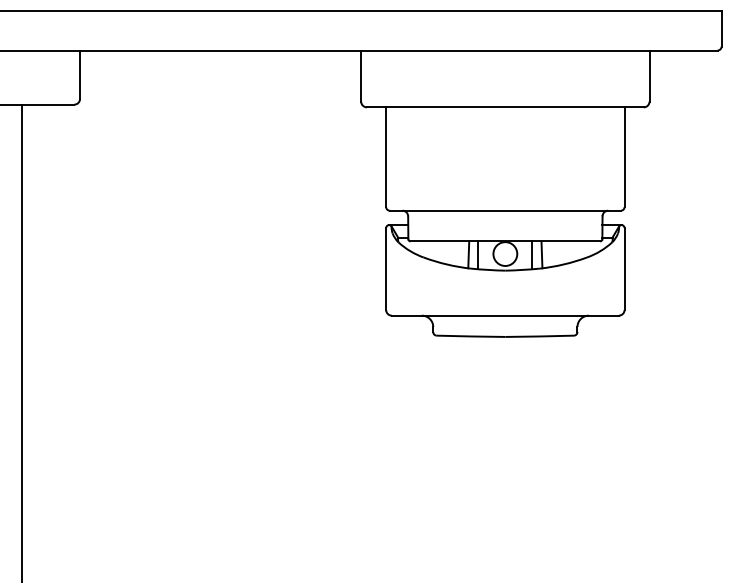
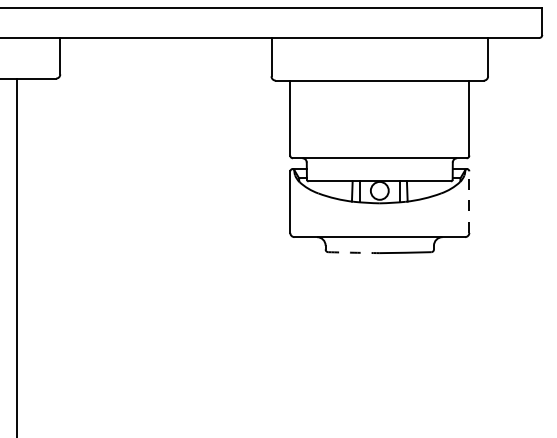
line: (624, 269) -> (469, 202), solid -> dashed
arc: (471, 336) -> (354, 252), solid -> dashed

